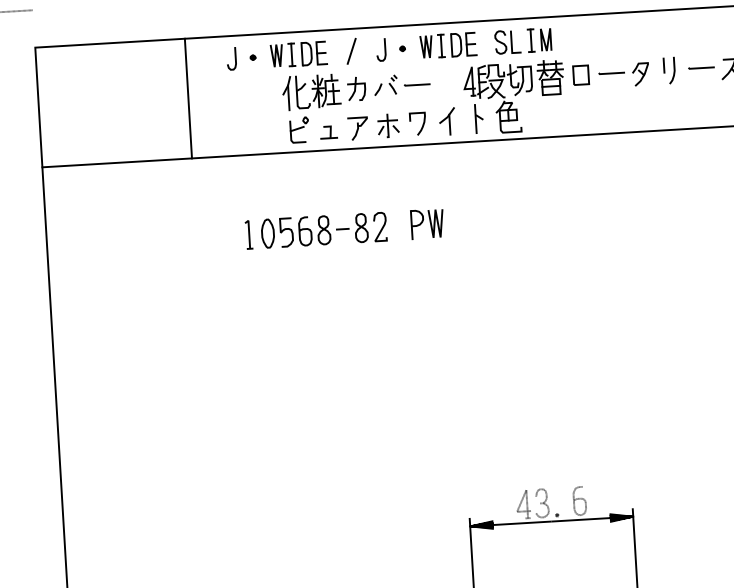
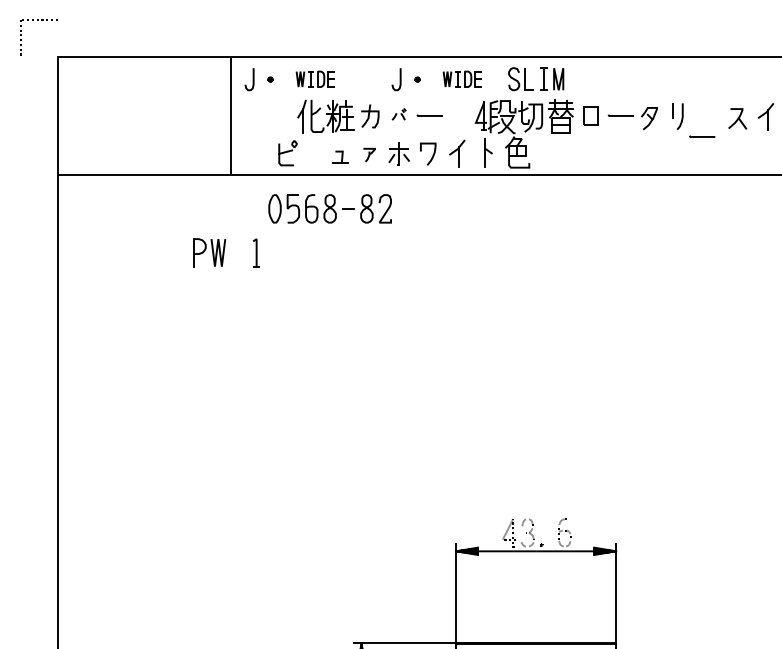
part: (448, 45) -> (462, 79), size x0.7
line: (351, 51) -> (367, 79), removed
part: (298, 54) -> (315, 79), size x0.7
line: (701, 67) -> (702, 136), moved
part: (385, 85) -> (398, 114), size x0.6
line: (187, 98) -> (230, 115), moved
part: (358, 127) -> (369, 154), size x0.6
part: (299, 130) -> (287, 153), moved
part: (427, 223) -> (209, 252), moved
part: (323, 229) -> (329, 208), moved

